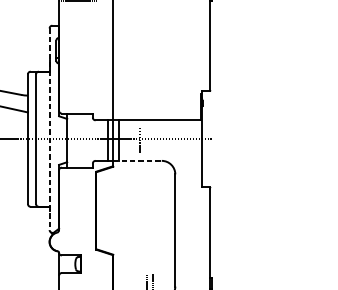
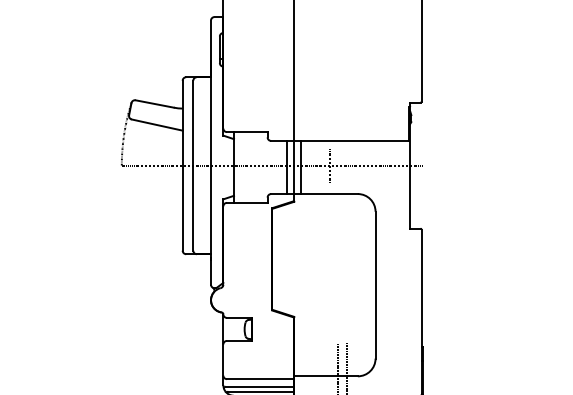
line: (49, 129) -> (210, 153), dashed -> solid
line: (137, 161) -> (326, 194), dashed -> solid

